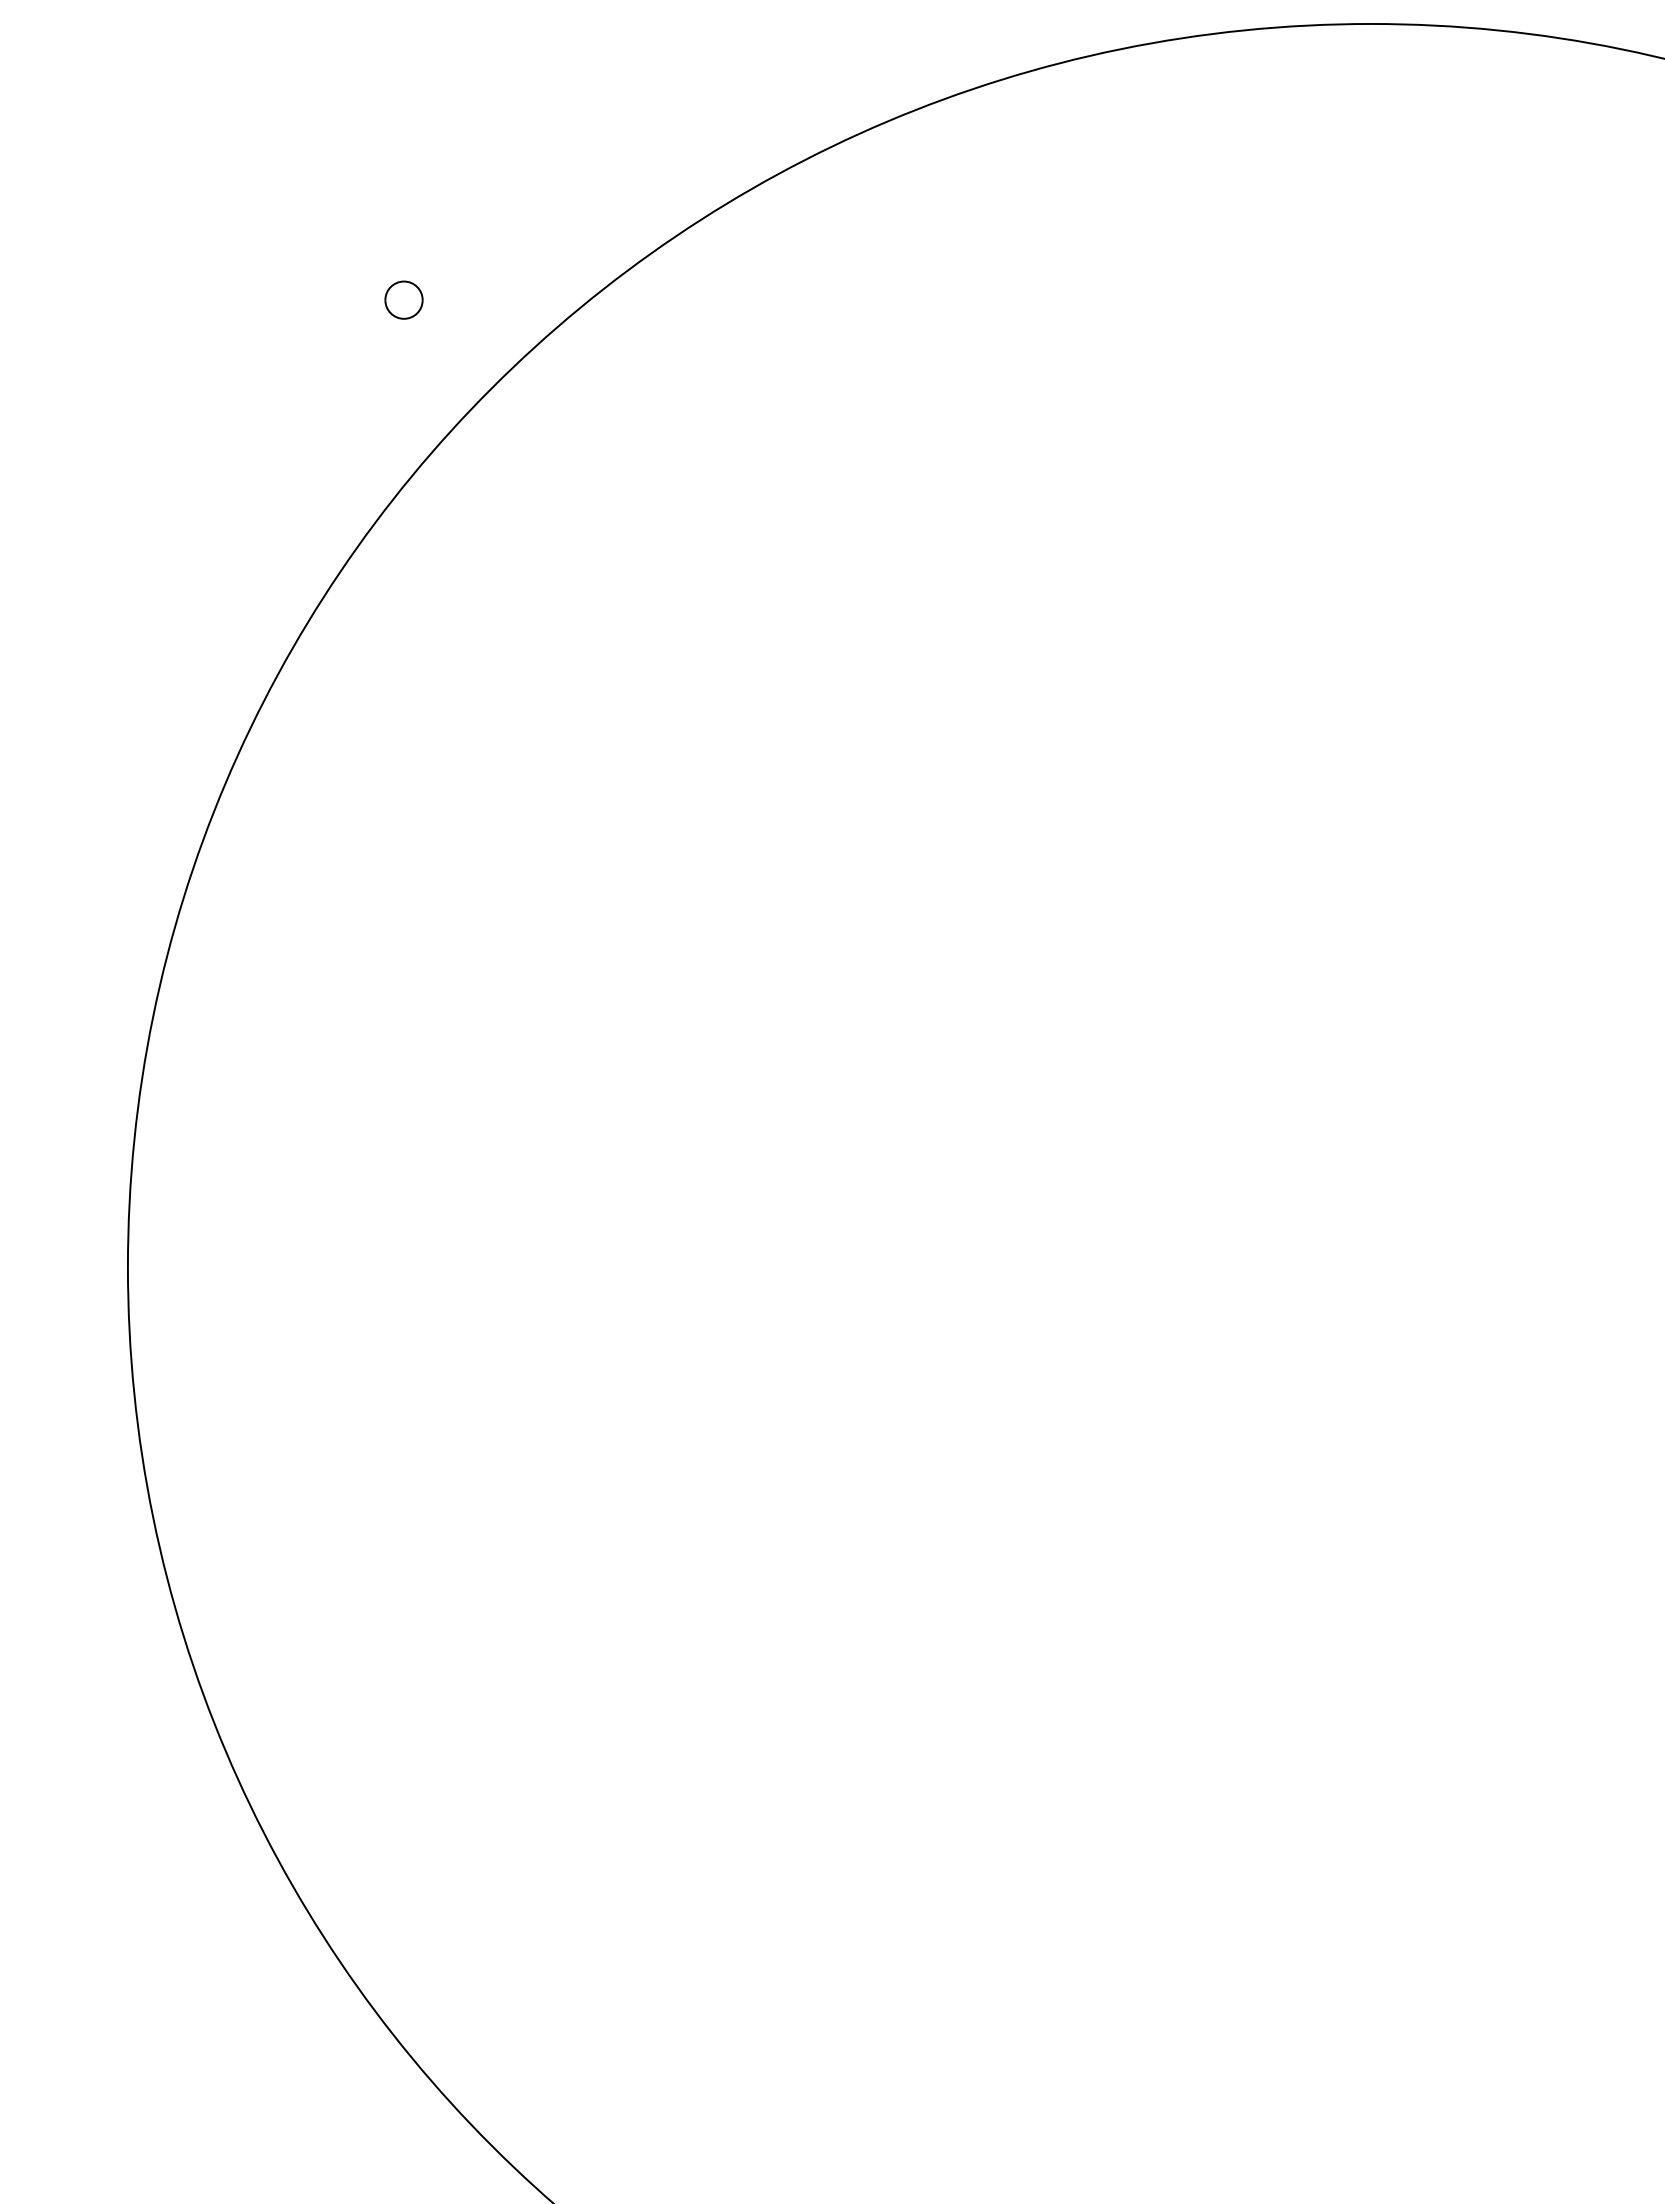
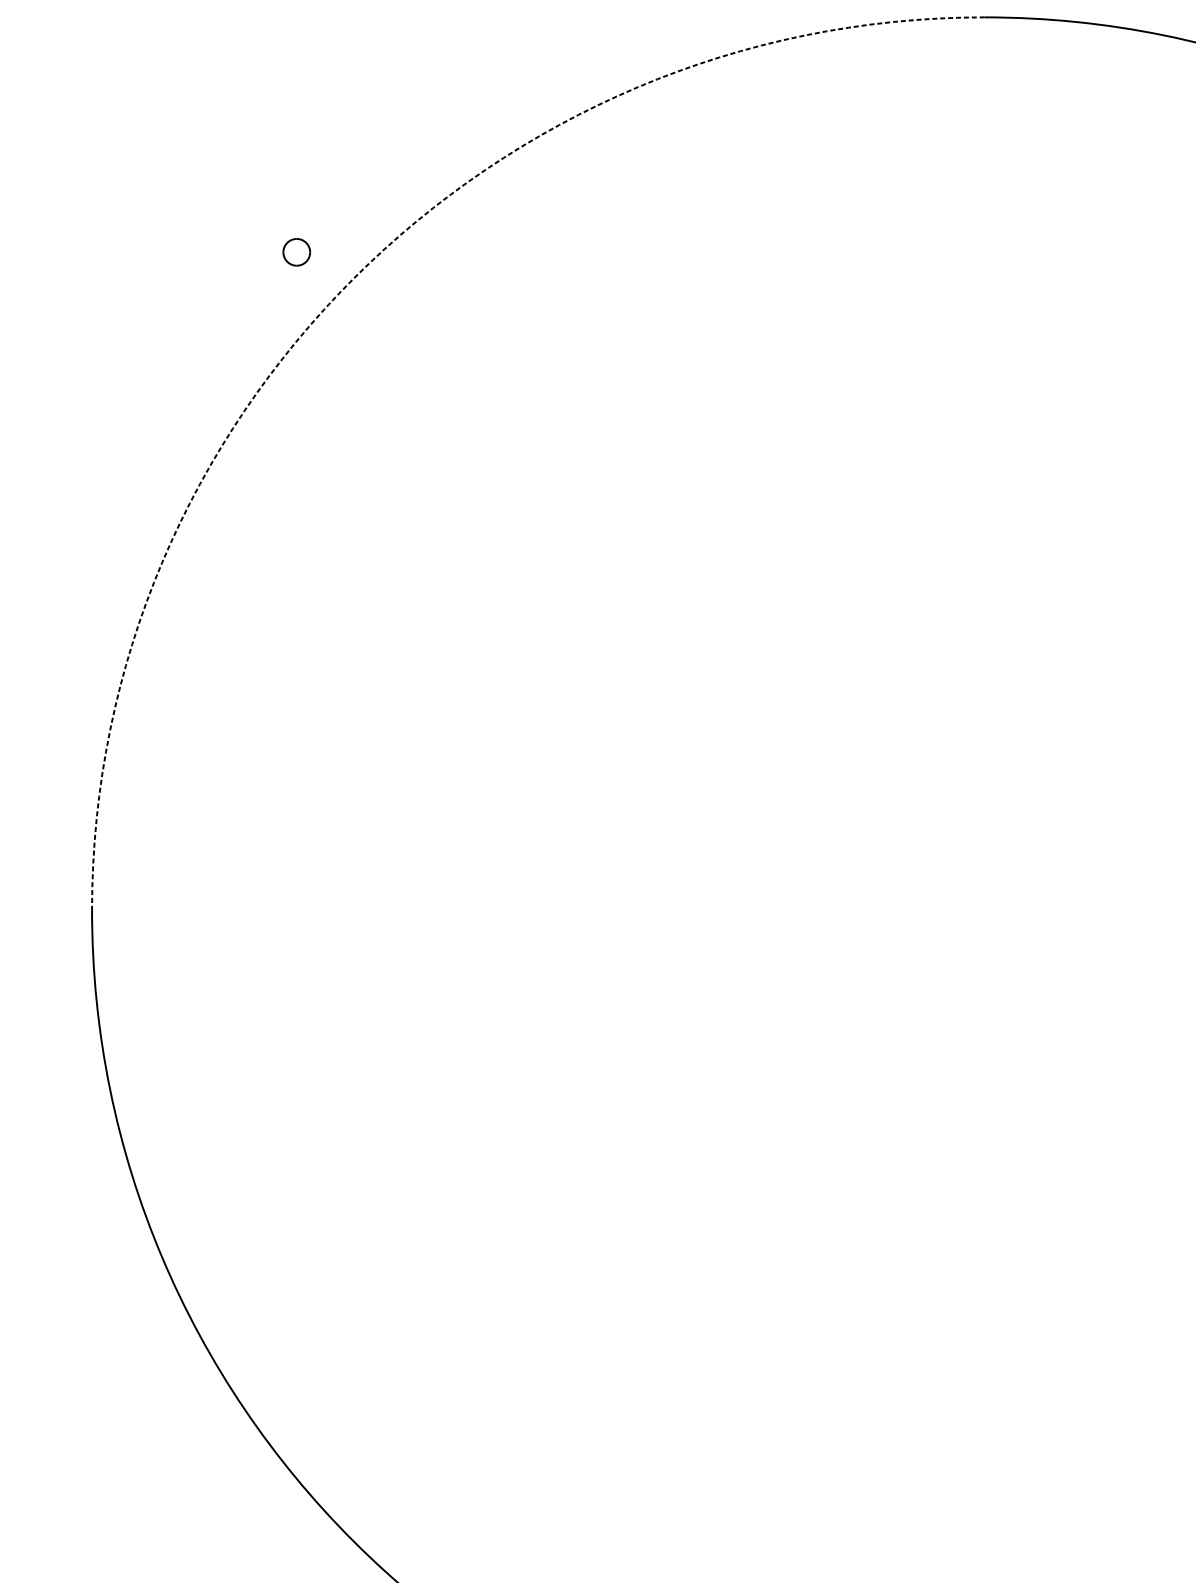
part: (403, 299) -> (296, 251), moved
arc: (492, 388) -> (353, 279), solid -> dashed

